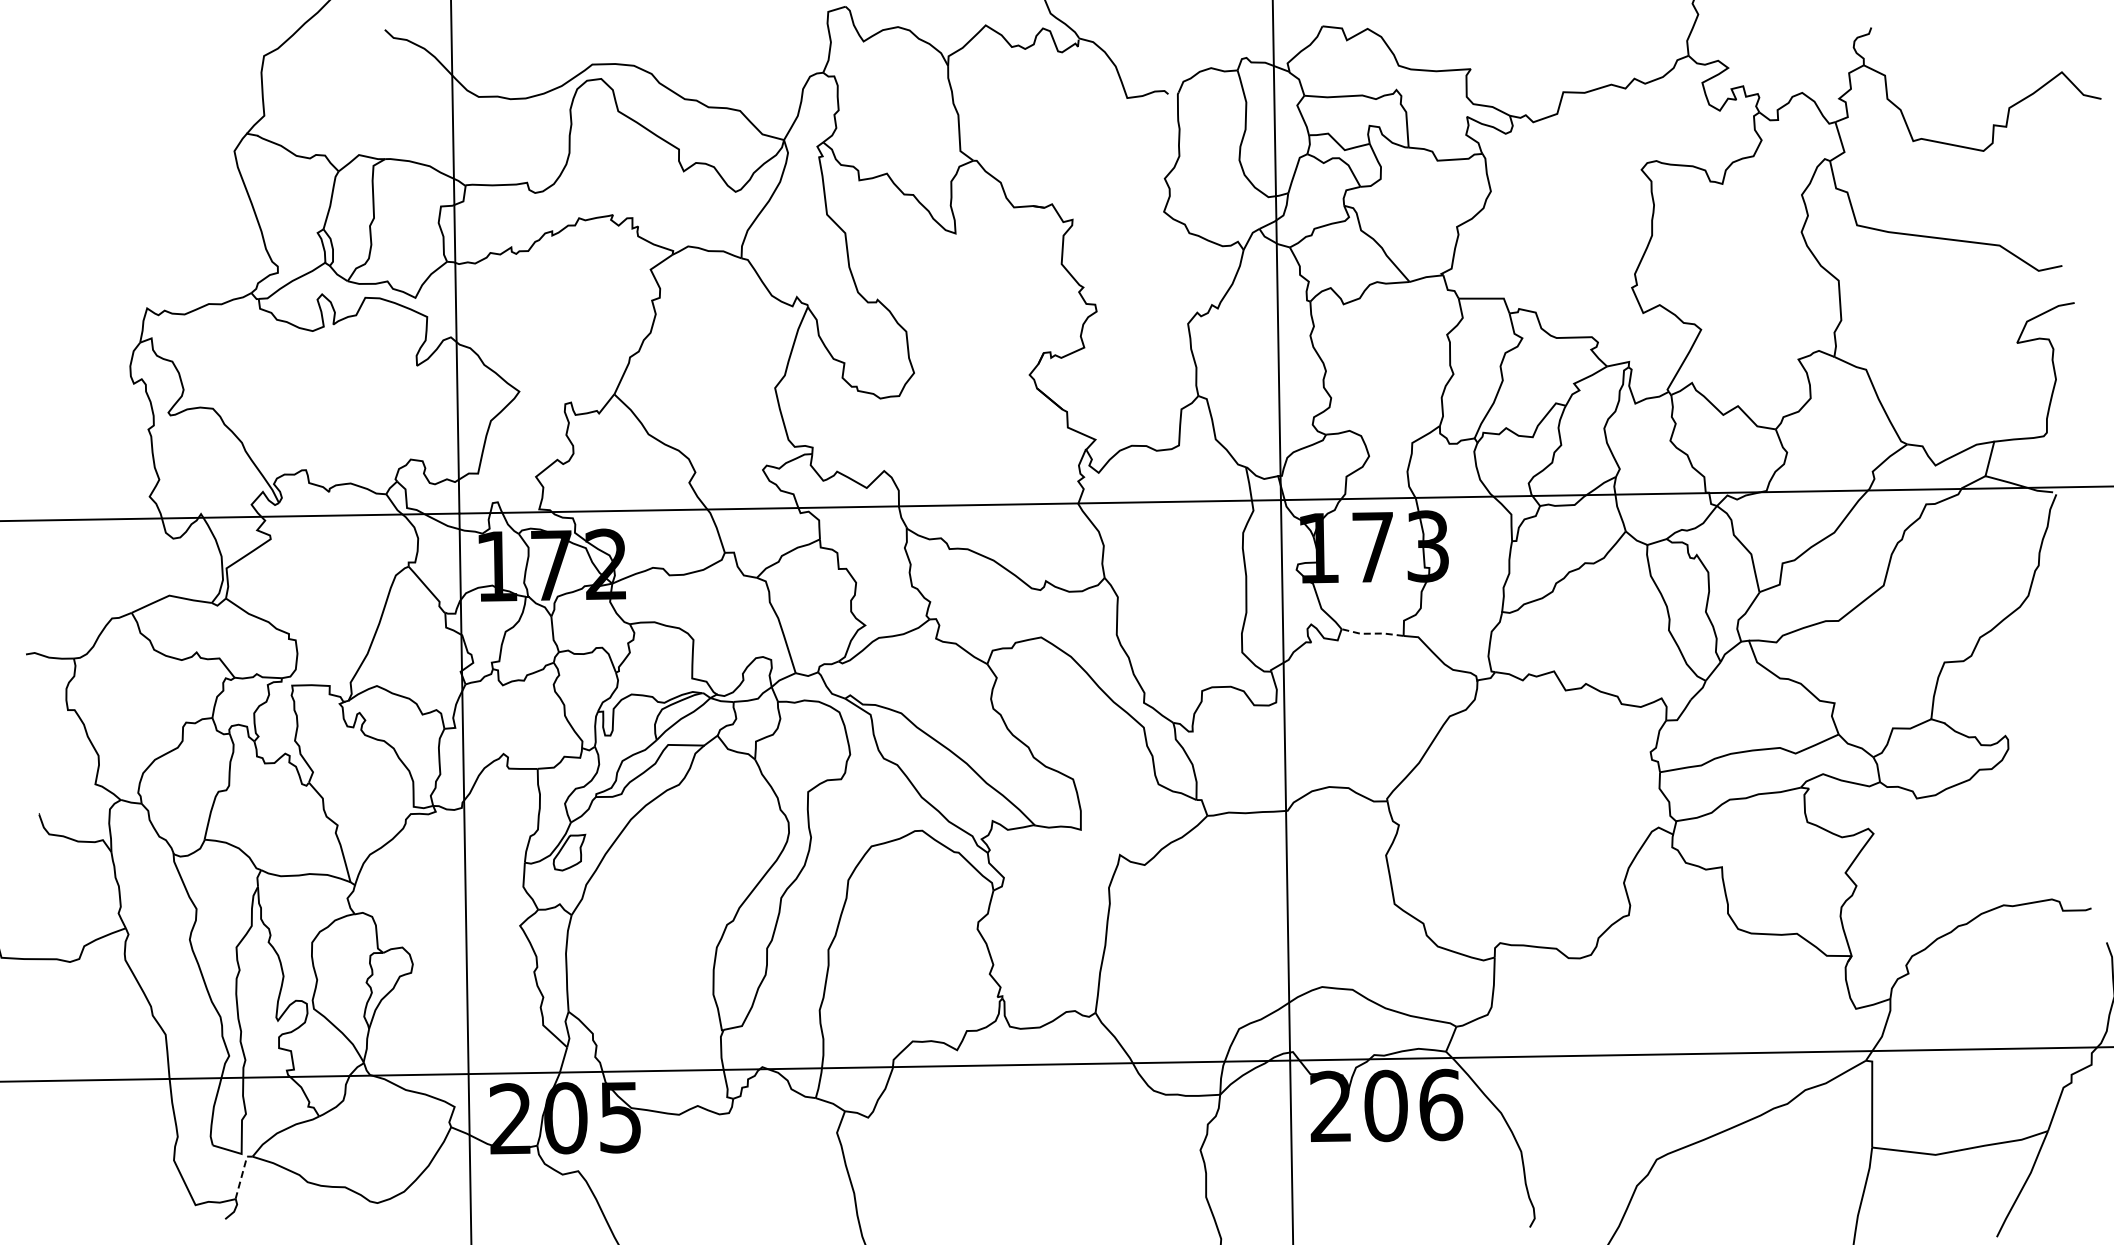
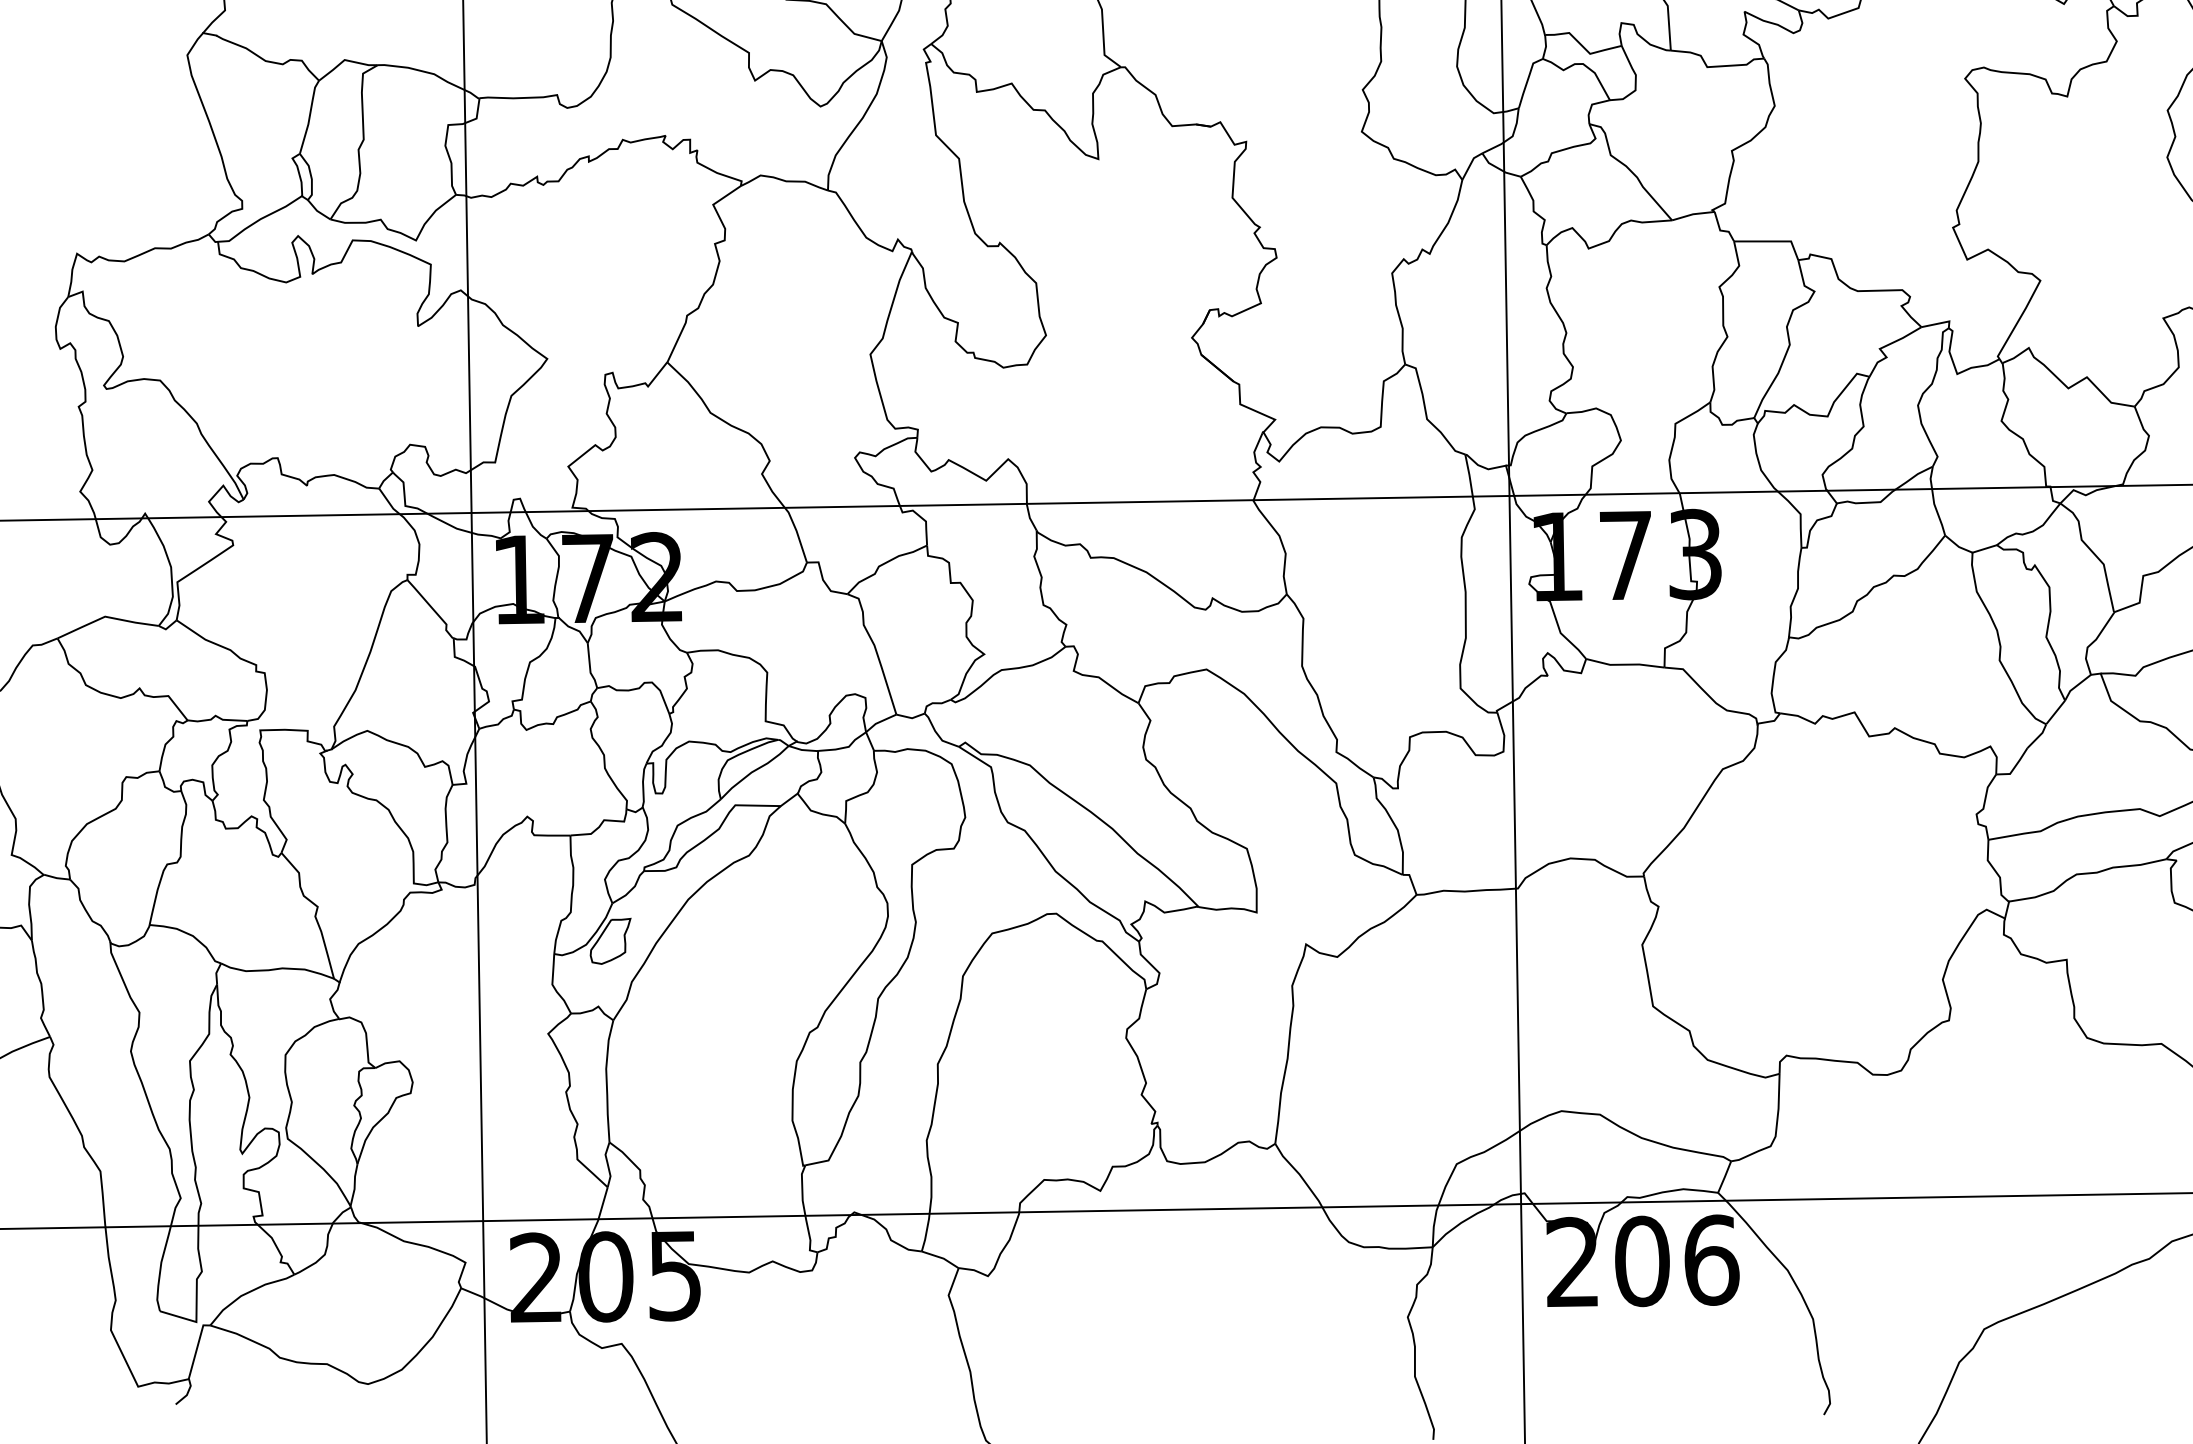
line: (1372, 633) -> (1625, 664), dashed -> solid
line: (242, 1174) -> (197, 1347), dashed -> solid

